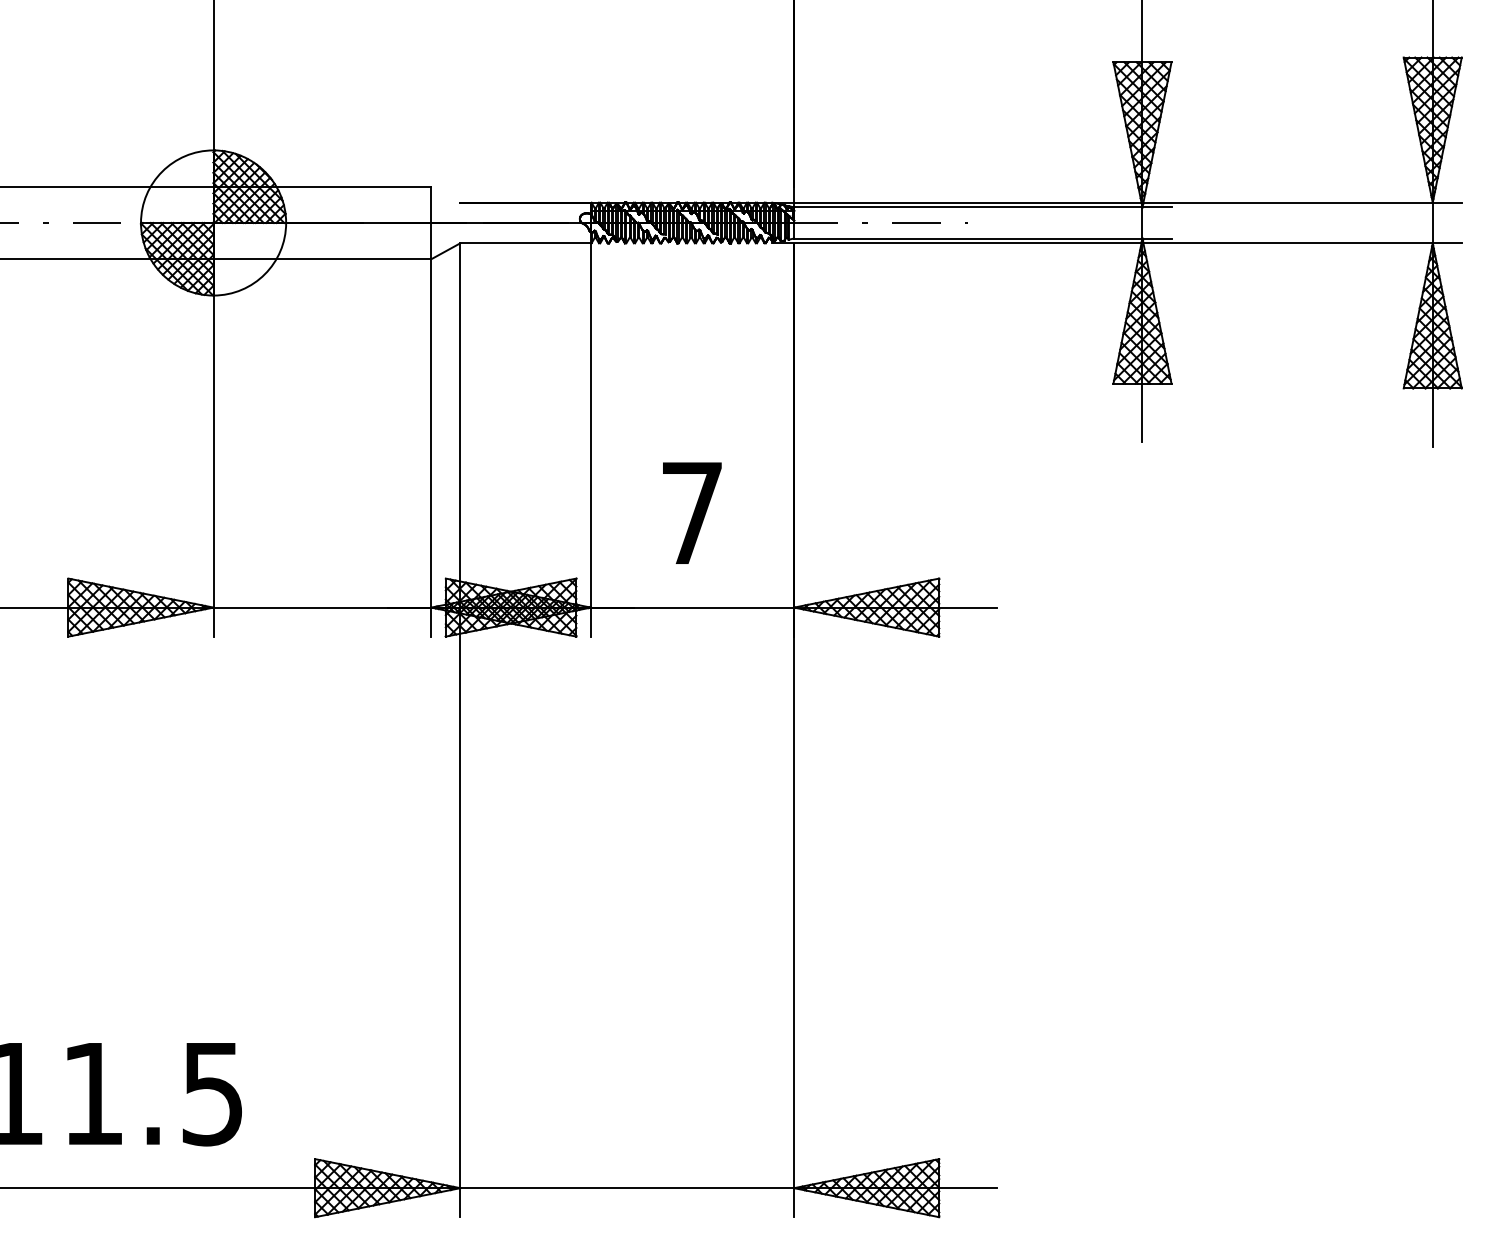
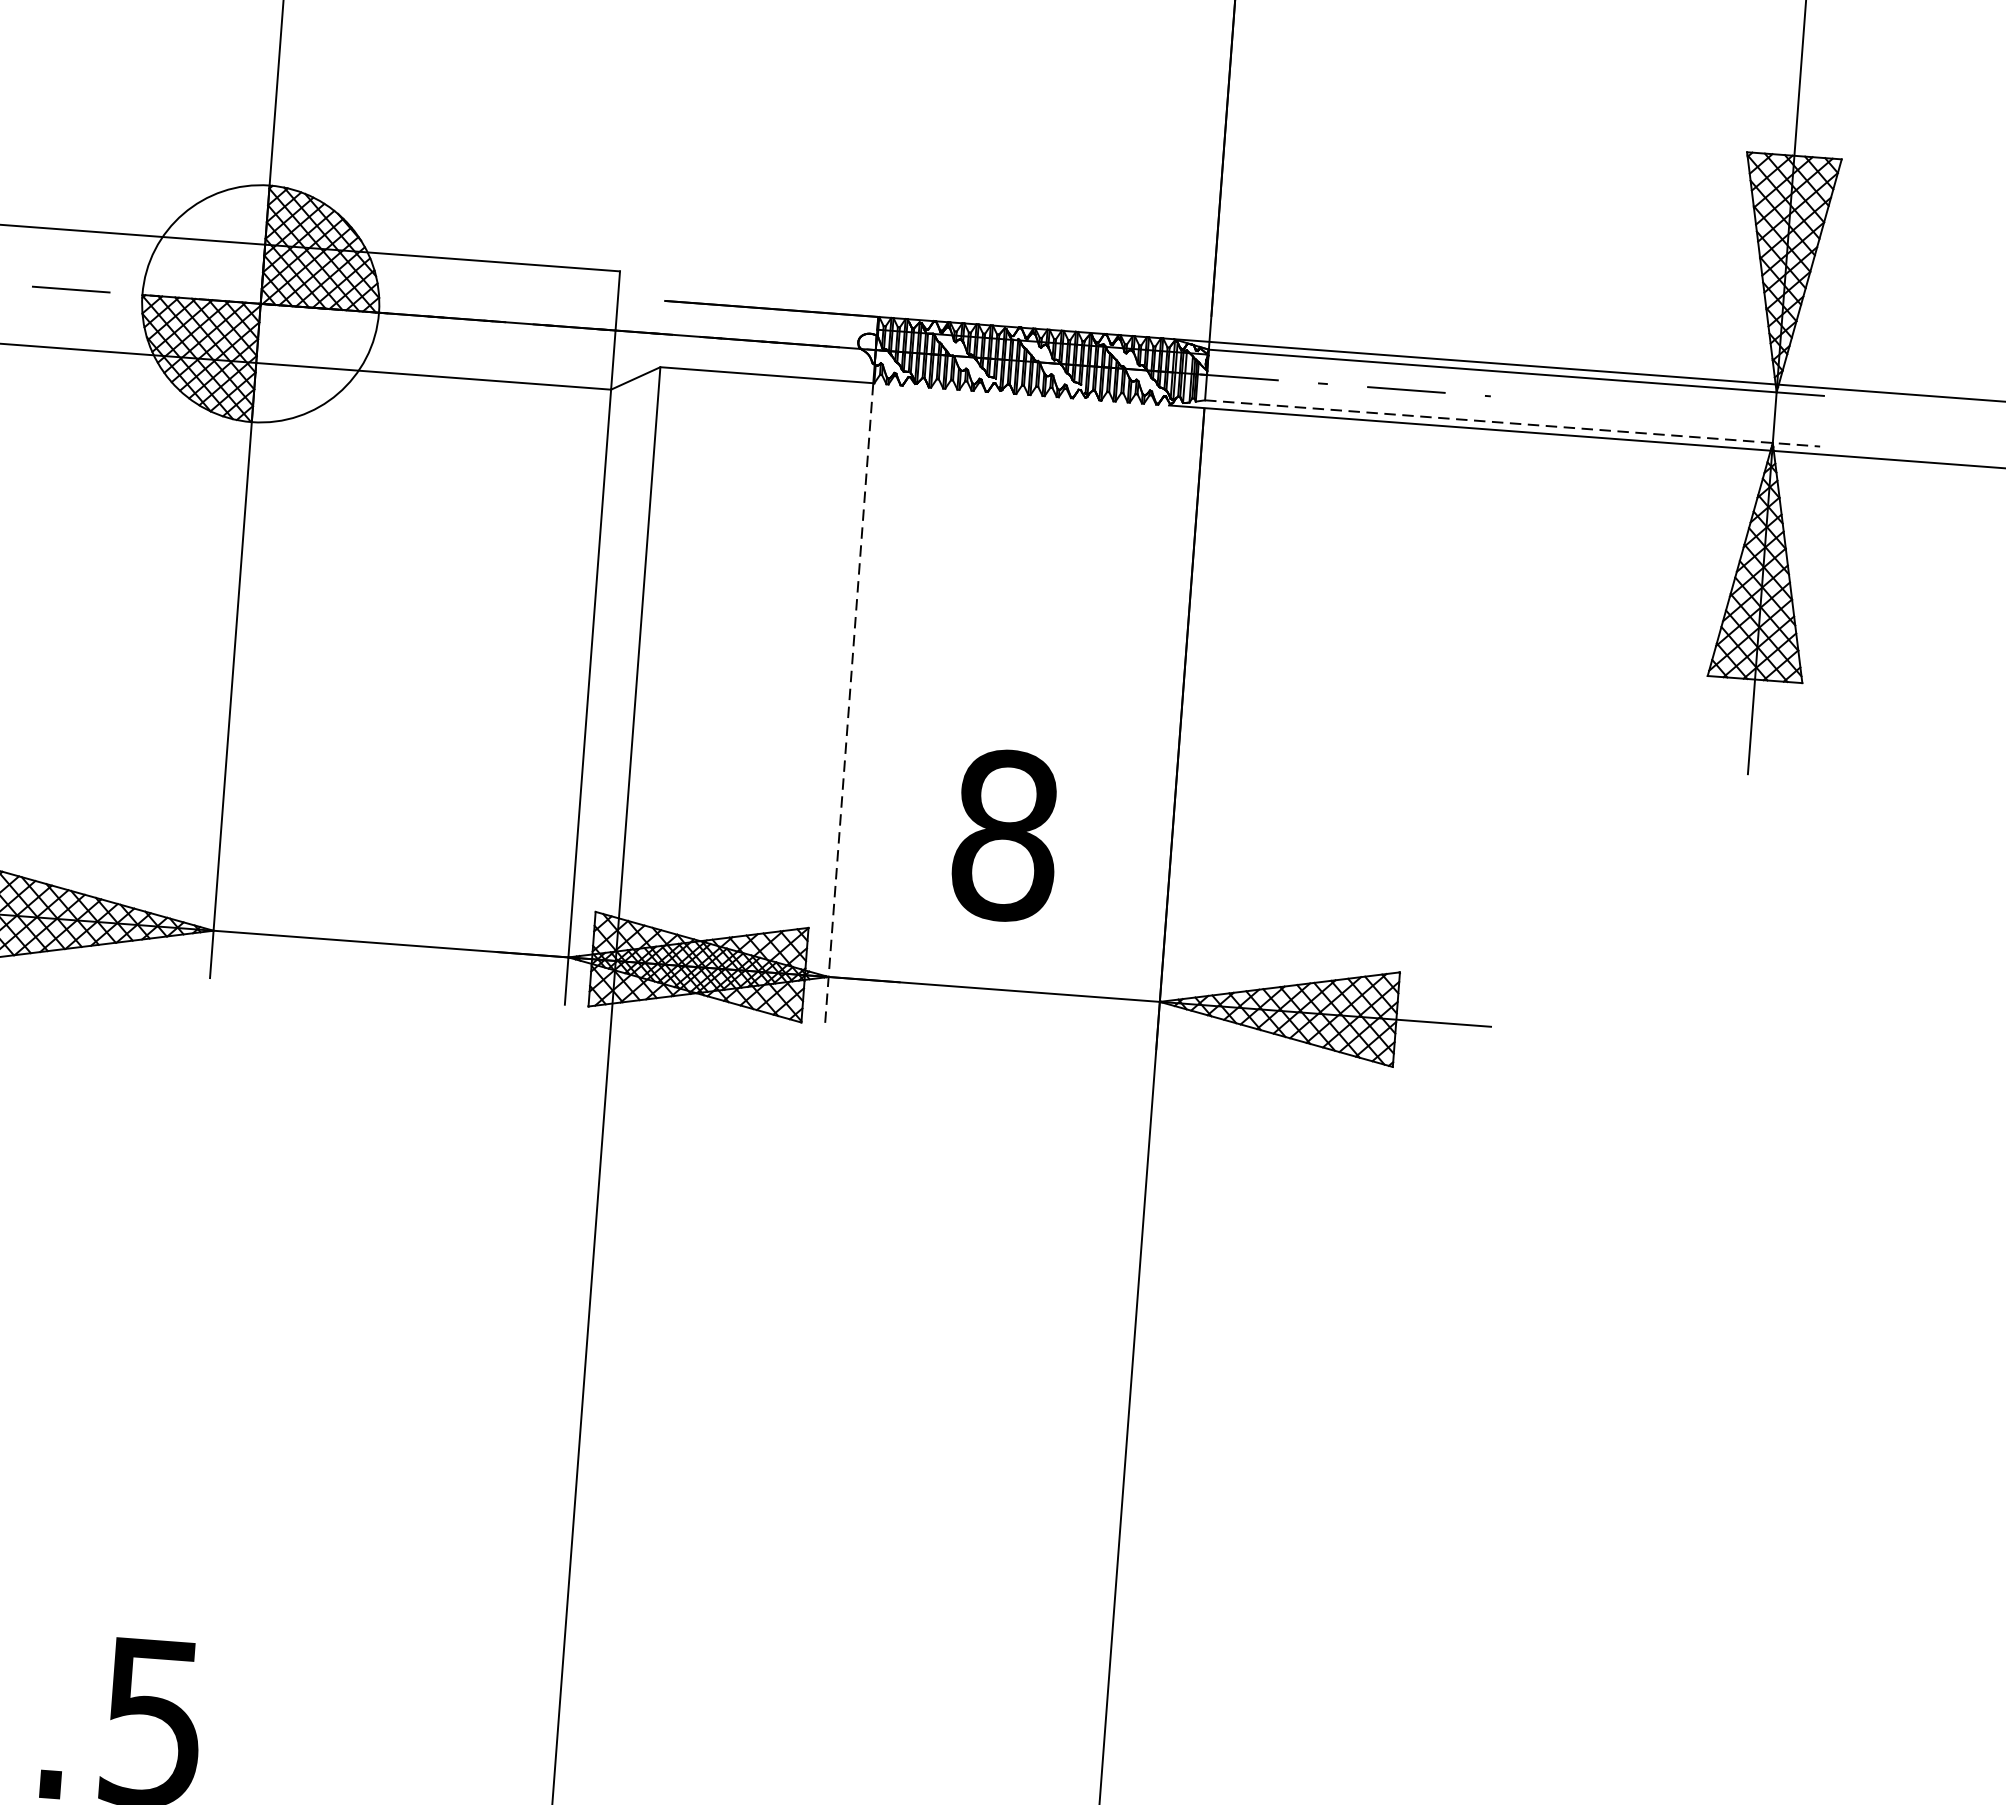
line: (982, 238) -> (1512, 423), solid -> dashed
line: (590, 440) -> (848, 704), solid -> dashed
text: (692, 512) -> (1005, 834), 7 -> 8

